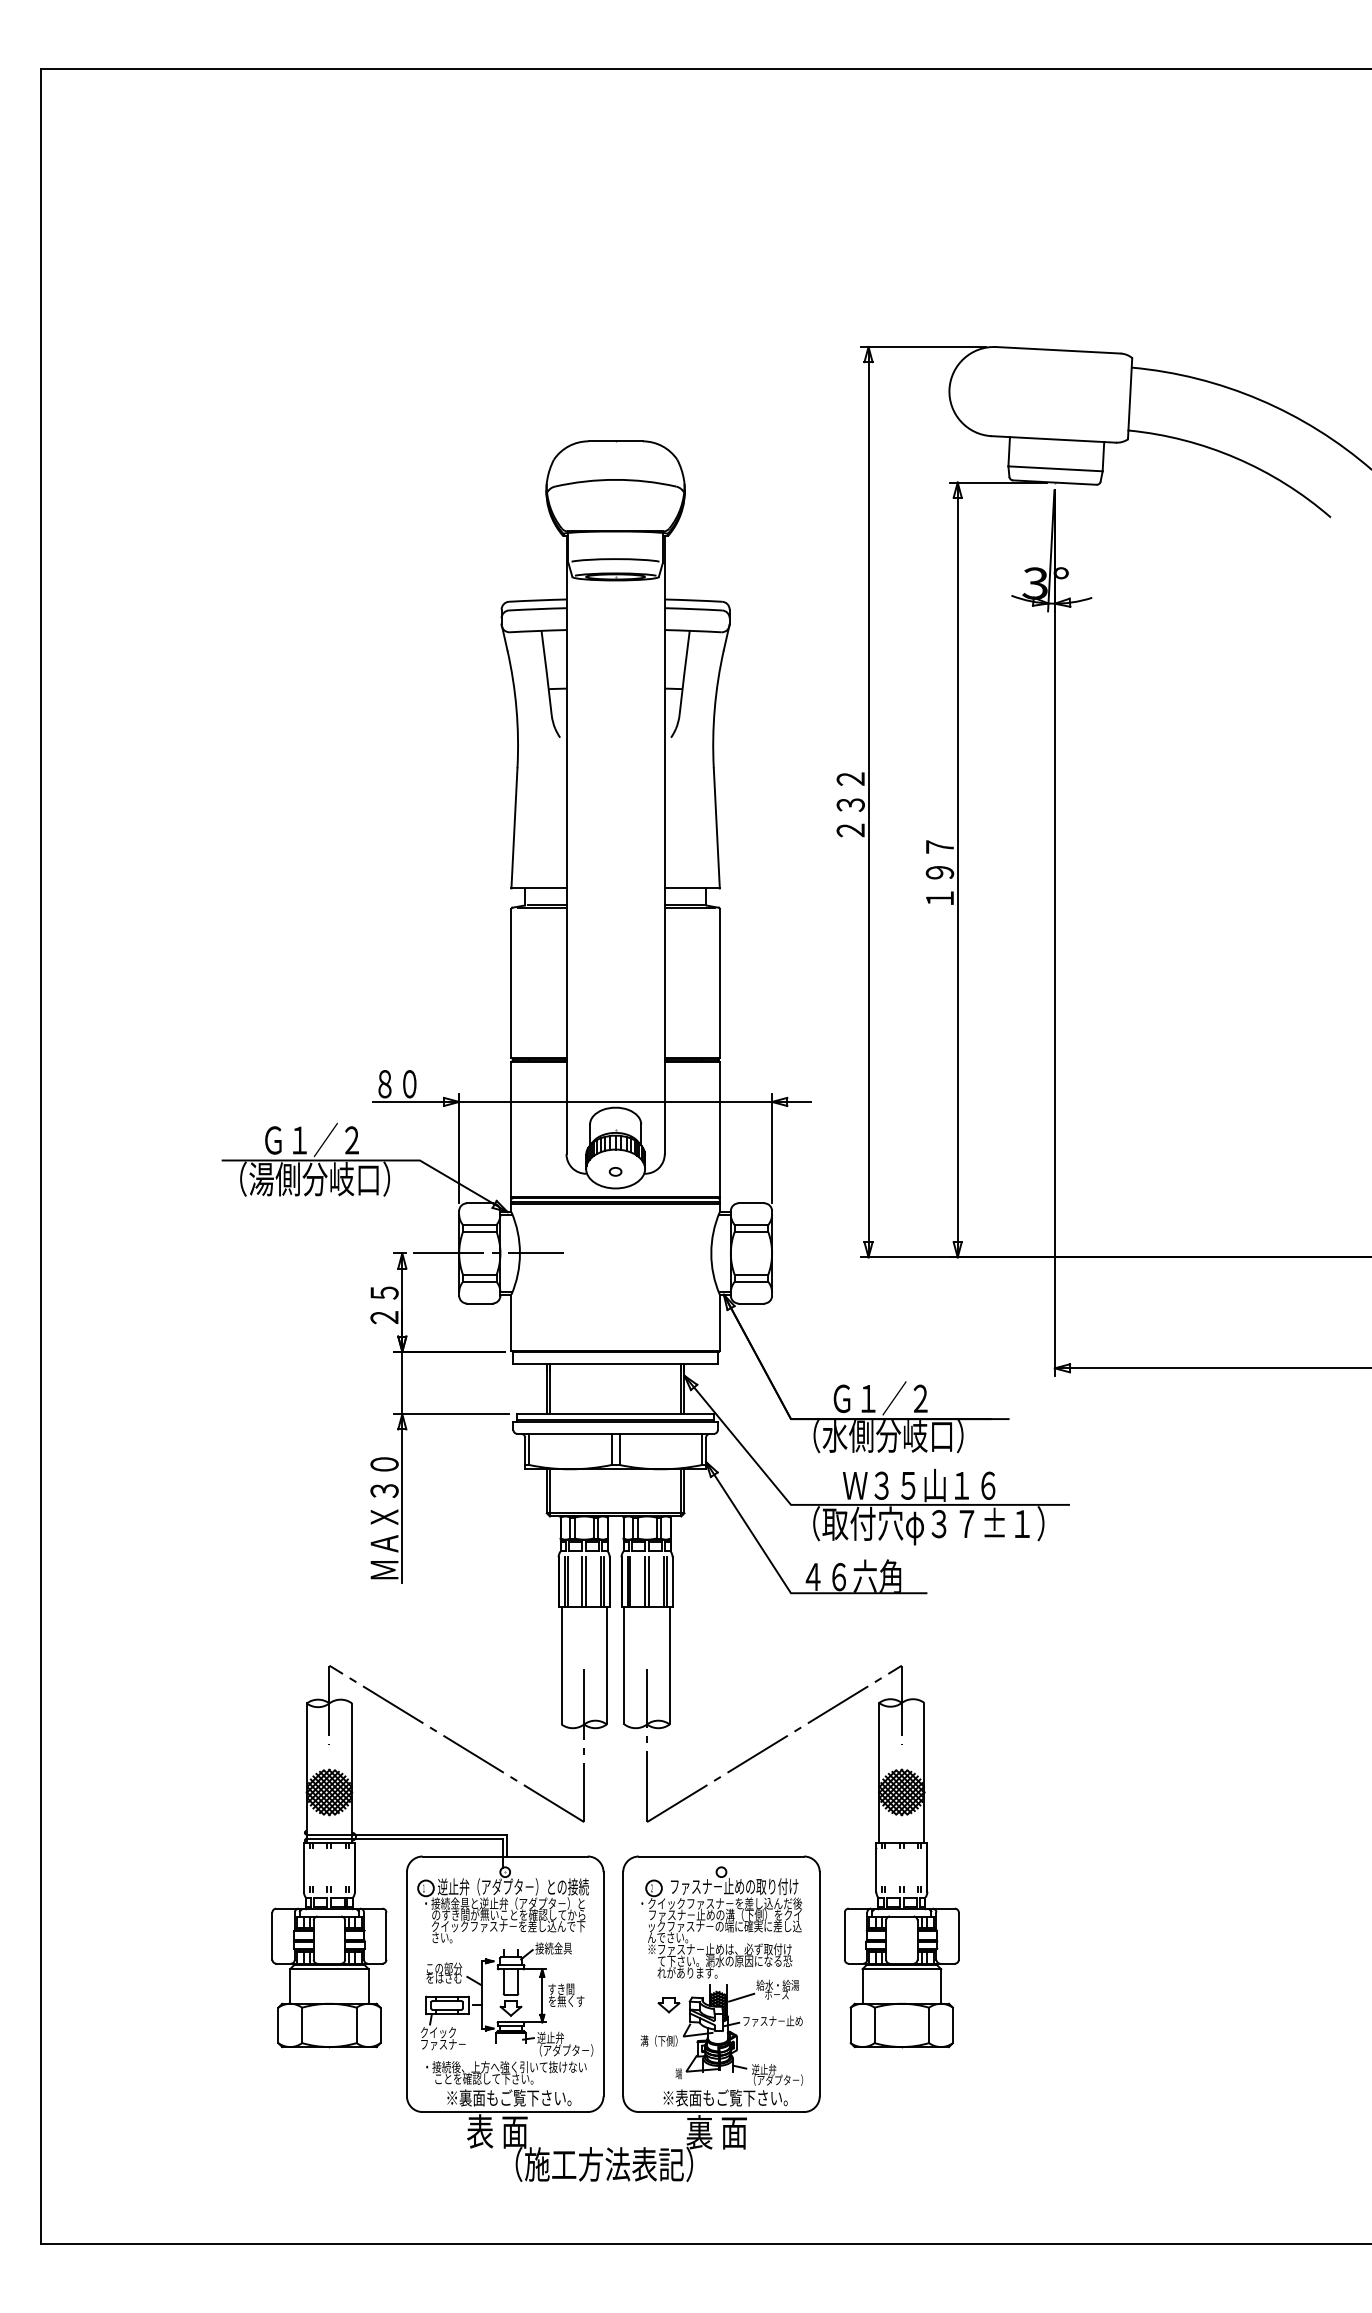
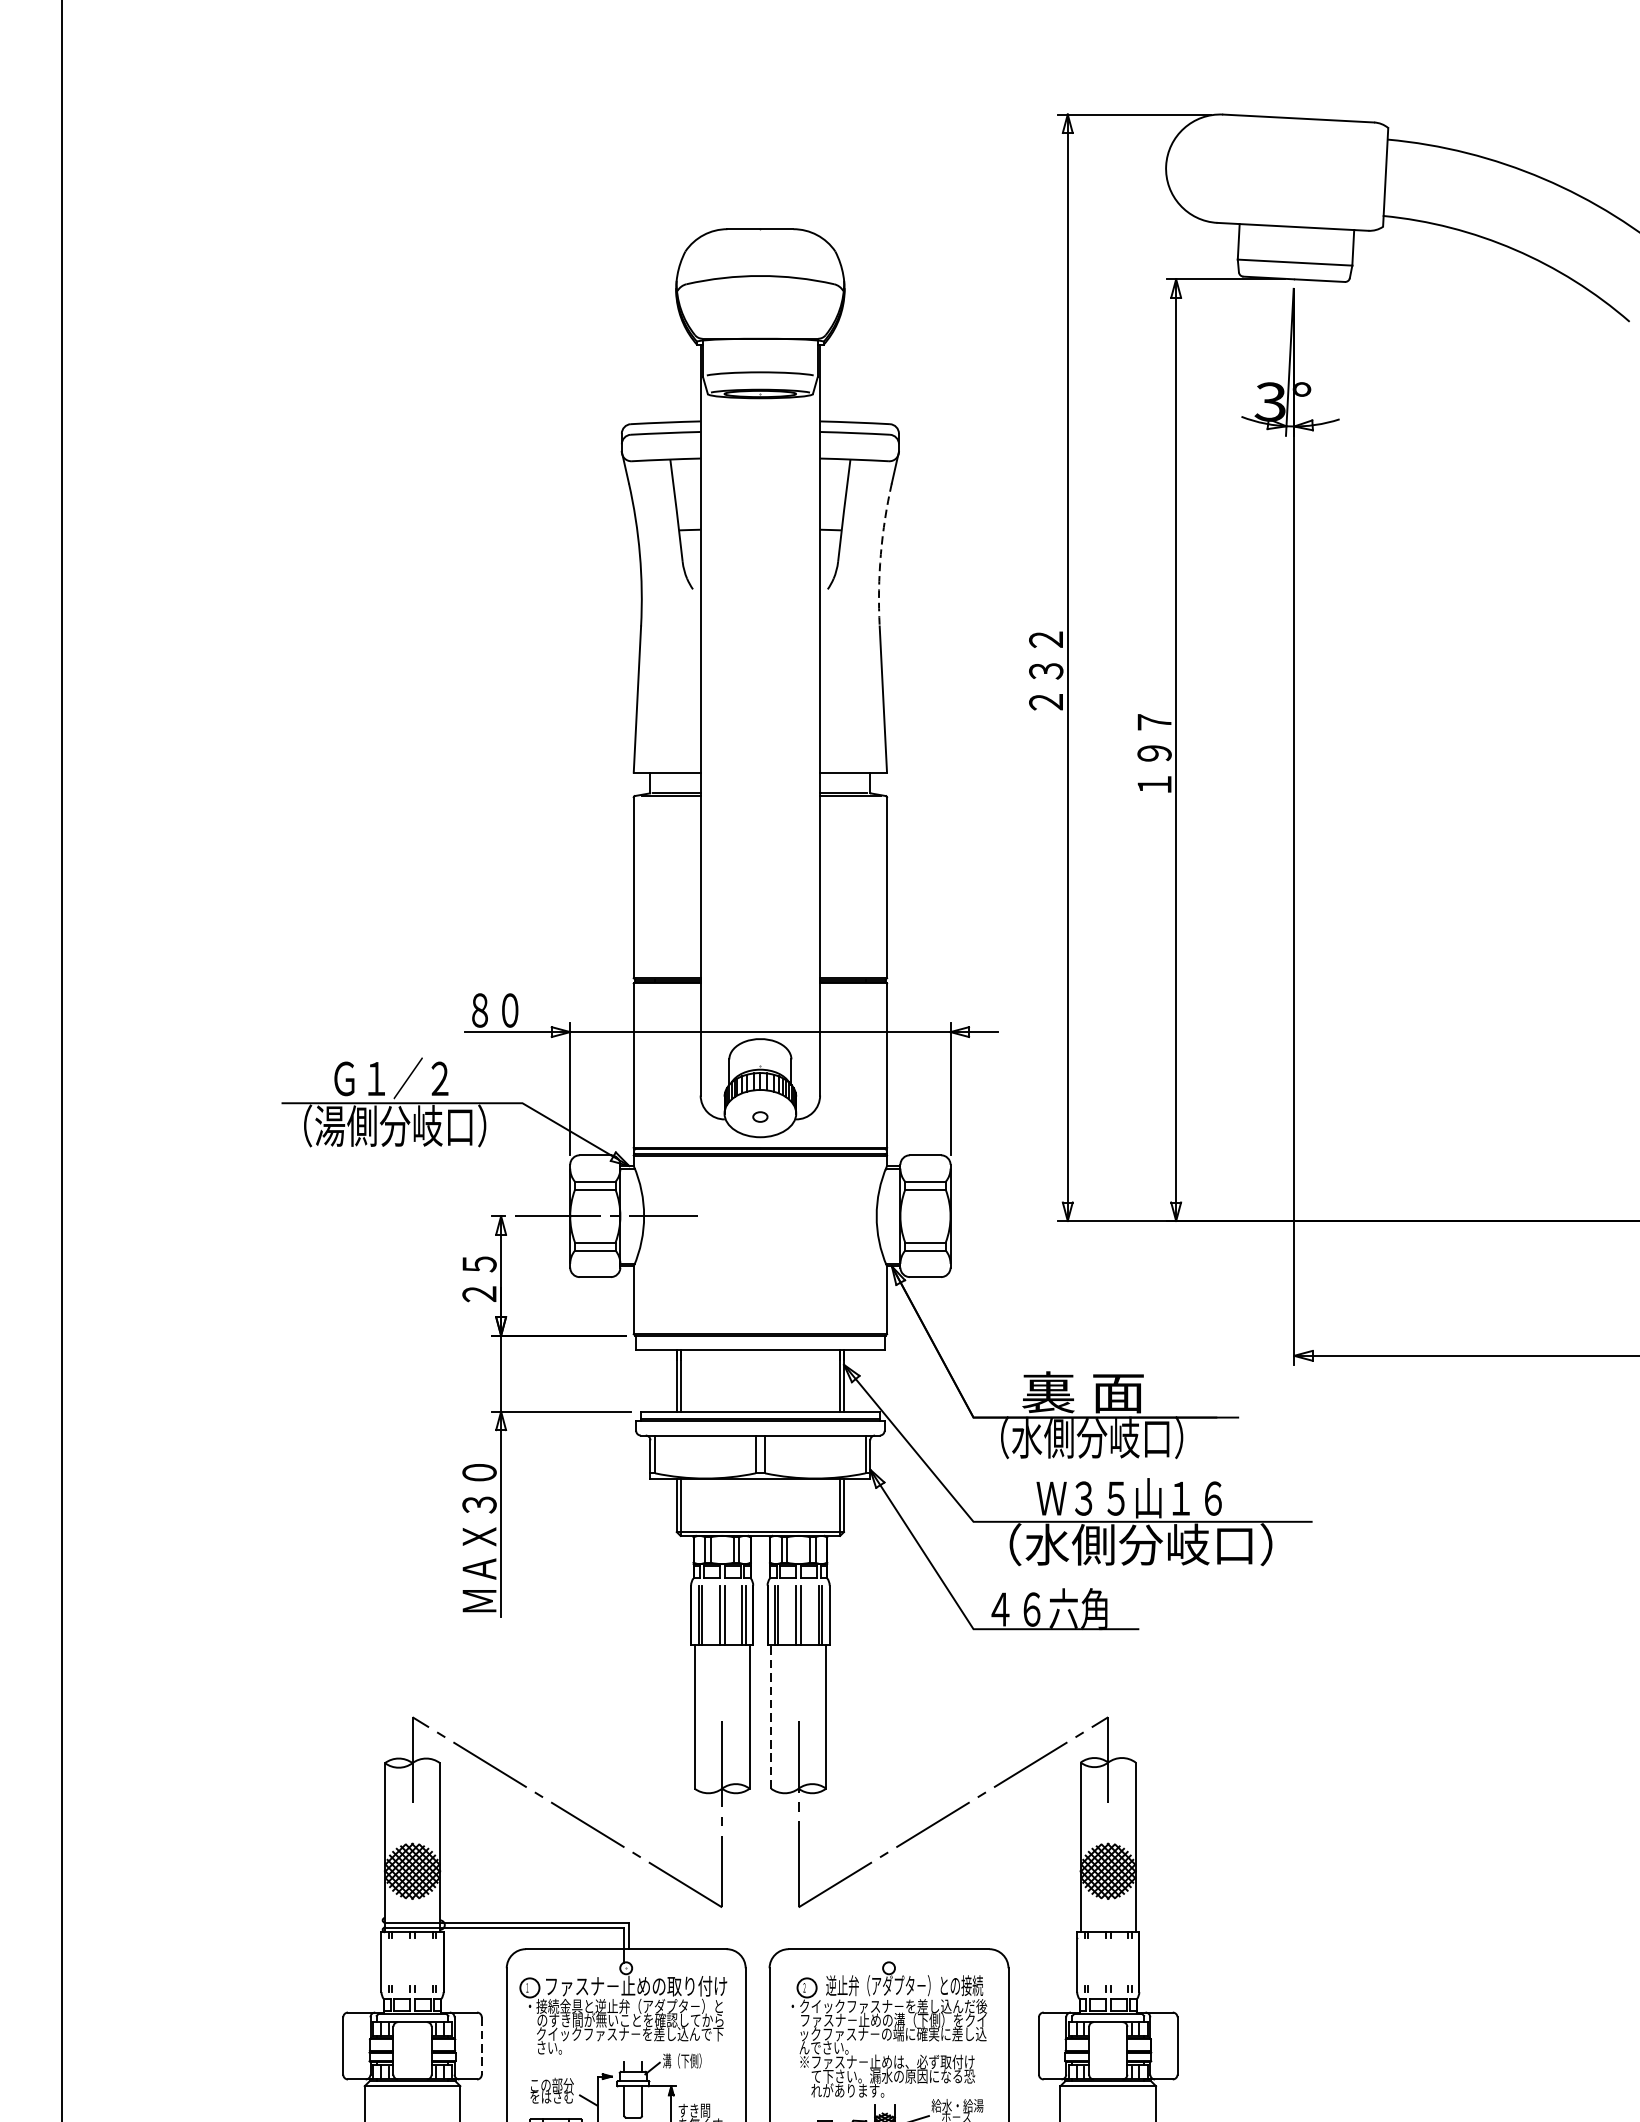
arc: (714, 709) -> (880, 555), solid -> dashed
text: (881, 1398) -> (1083, 1392), Ｇ１／２ -> 裏 面
text: (928, 1525) -> (1140, 1546), （取付穴φ３７±１） -> （水側分岐口）
line: (624, 1665) -> (771, 1717), solid -> dashed
text: (513, 1886) -> (636, 1985), 逆止弁（アダプタ－）との接続 -> ファスナ－止めの取り付け
text: (733, 1886) -> (903, 1985), ファスナ－止めの取り付け -> 逆止弁（アダプタ－）との接続
line: (386, 1936) -> (481, 2046), solid -> dashed
text: (553, 1948) -> (684, 2060), 接続金具 -> 溝（下側）

